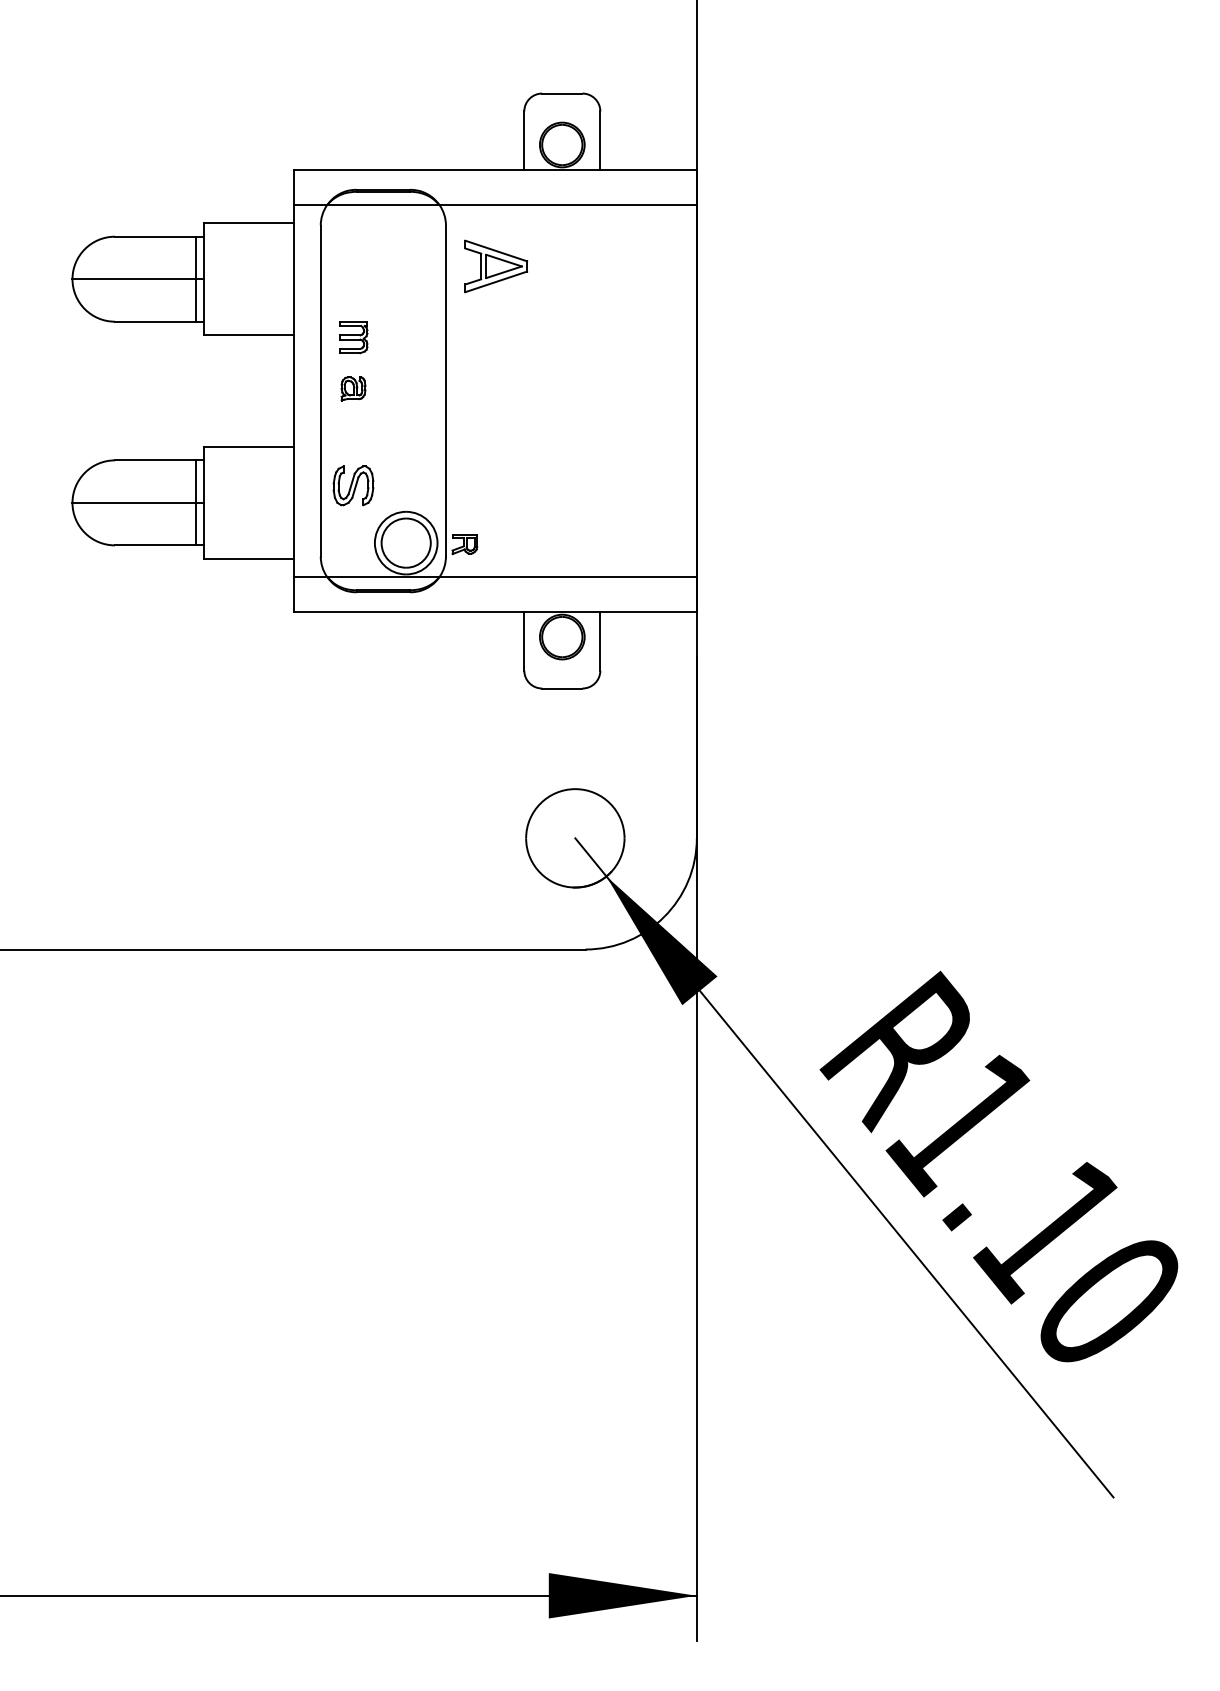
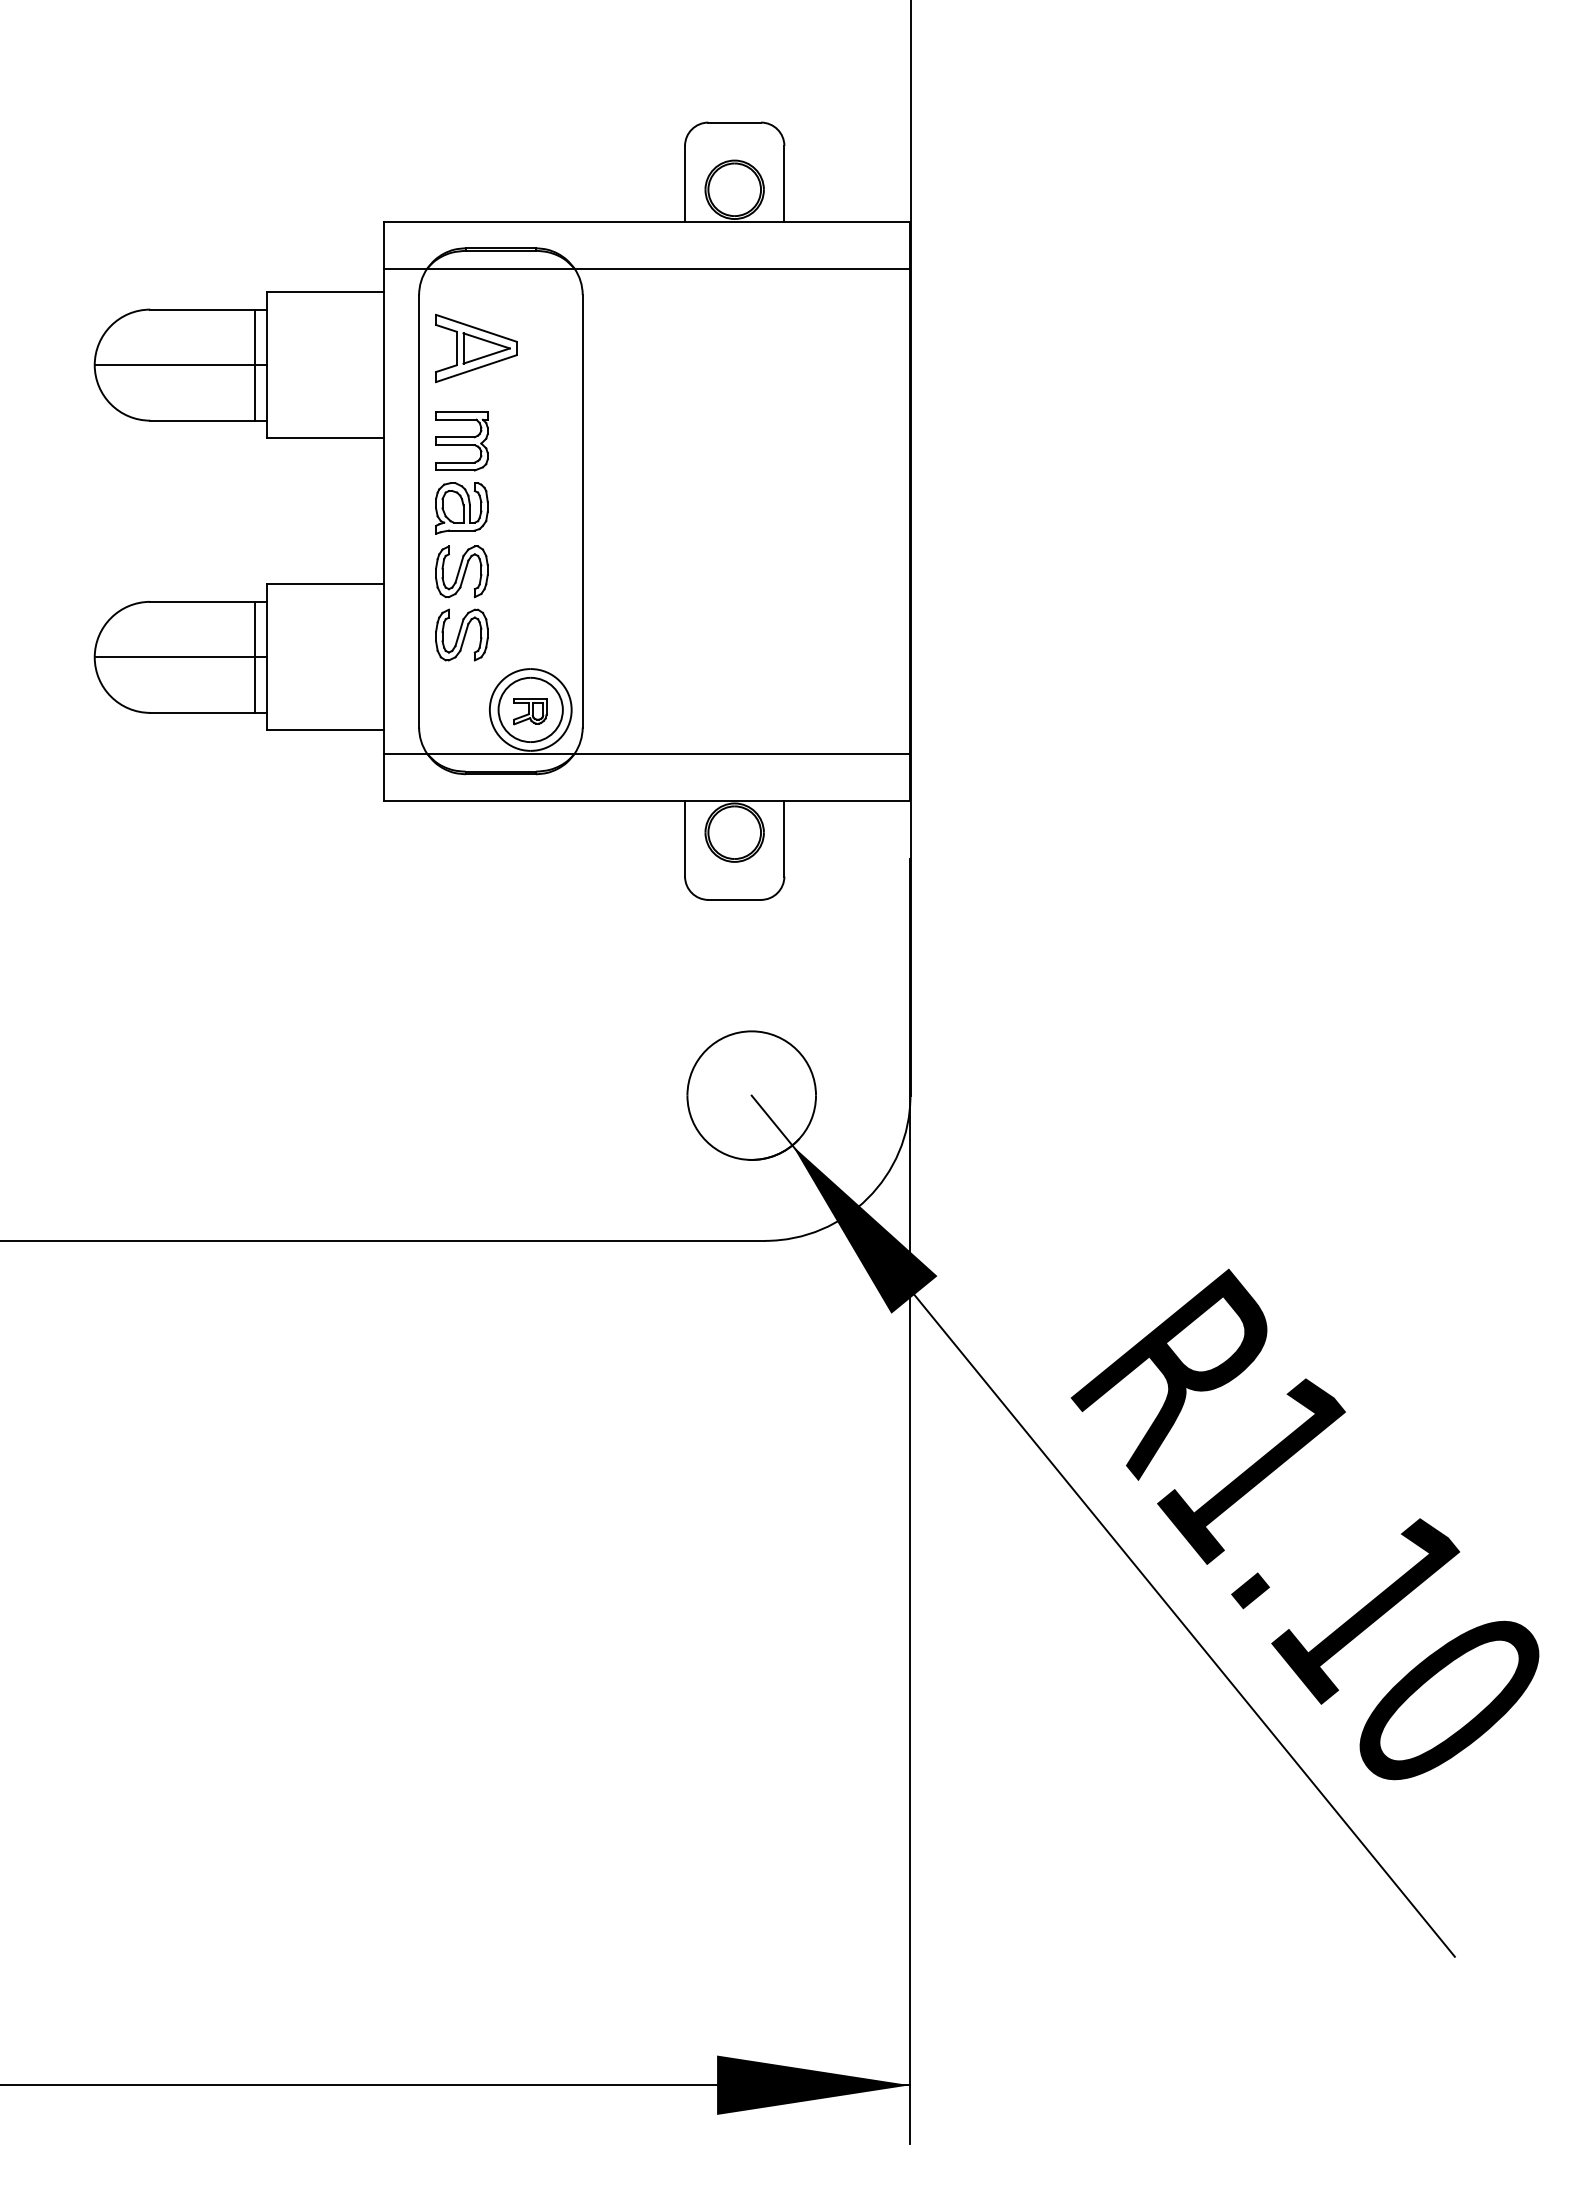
part: (496, 266) -> (476, 348), moved
part: (353, 337) -> (461, 441), size x1.43
part: (353, 388) -> (461, 508), size x1.67
part: (353, 437) -> (461, 571), added
part: (464, 544) -> (530, 711), moved

